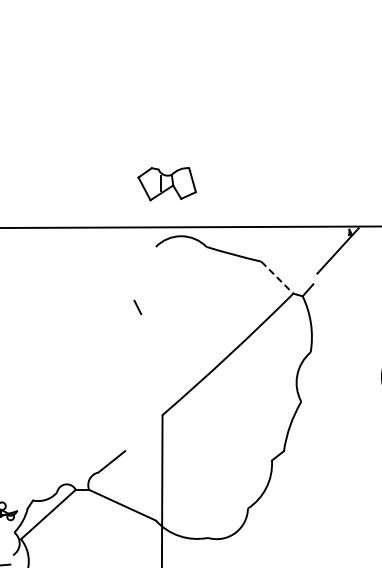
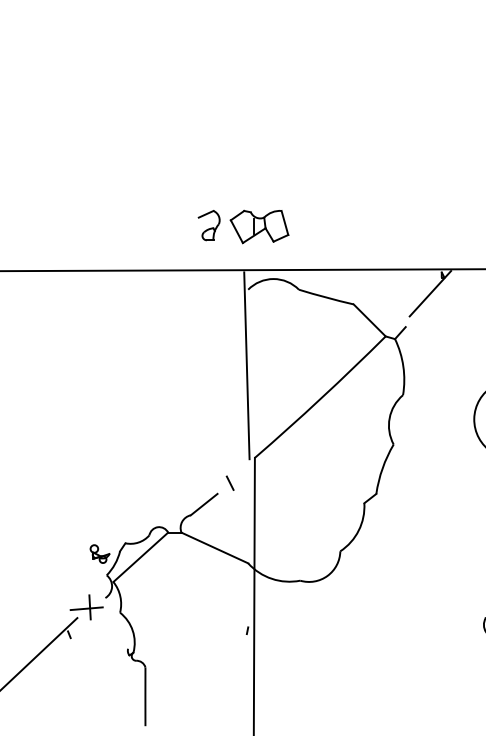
part: (116, 182) -> (208, 225), added
line: (277, 277) -> (369, 320), dashed -> solid
line: (137, 306) -> (229, 482), moved
line: (154, 322) -> (246, 365), added

